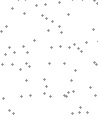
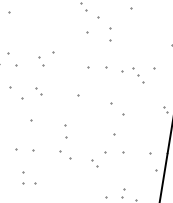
part: (28, 47) -> (45, 59), size x0.62
part: (69, 66) -> (116, 108), size x0.62
part: (68, 93) -> (106, 158), size x1.67
part: (30, 110) -> (29, 179), added

